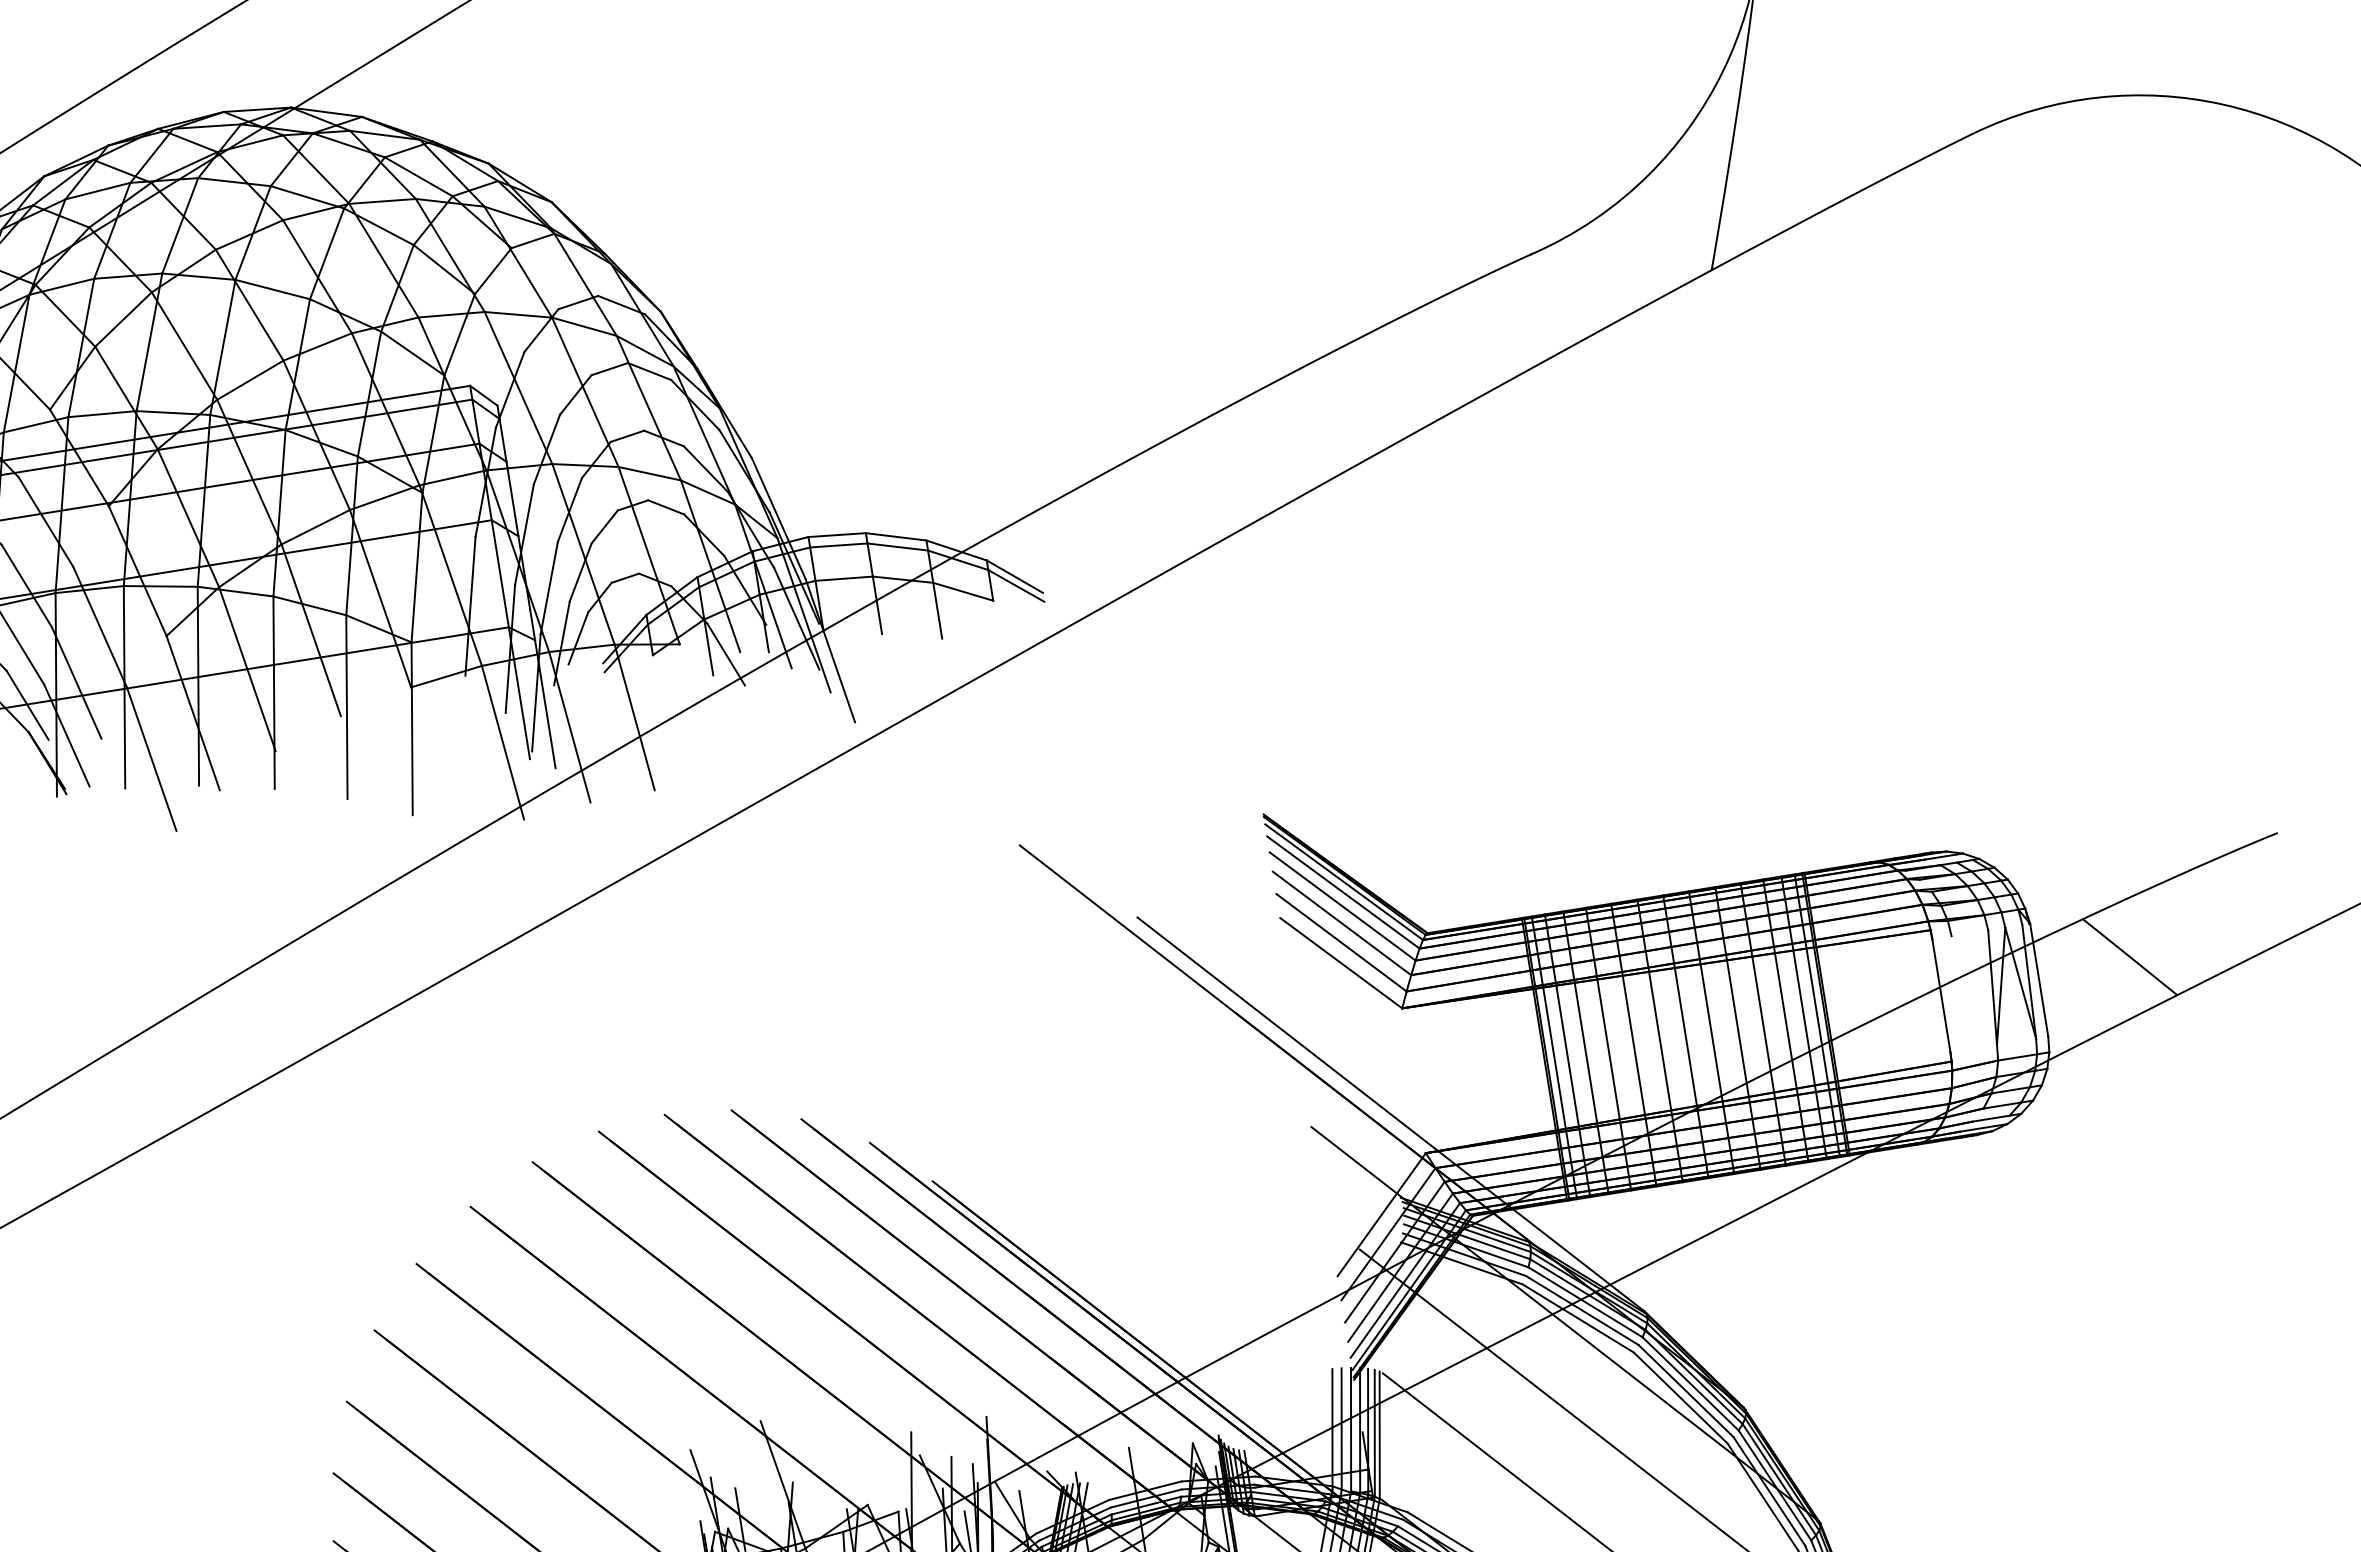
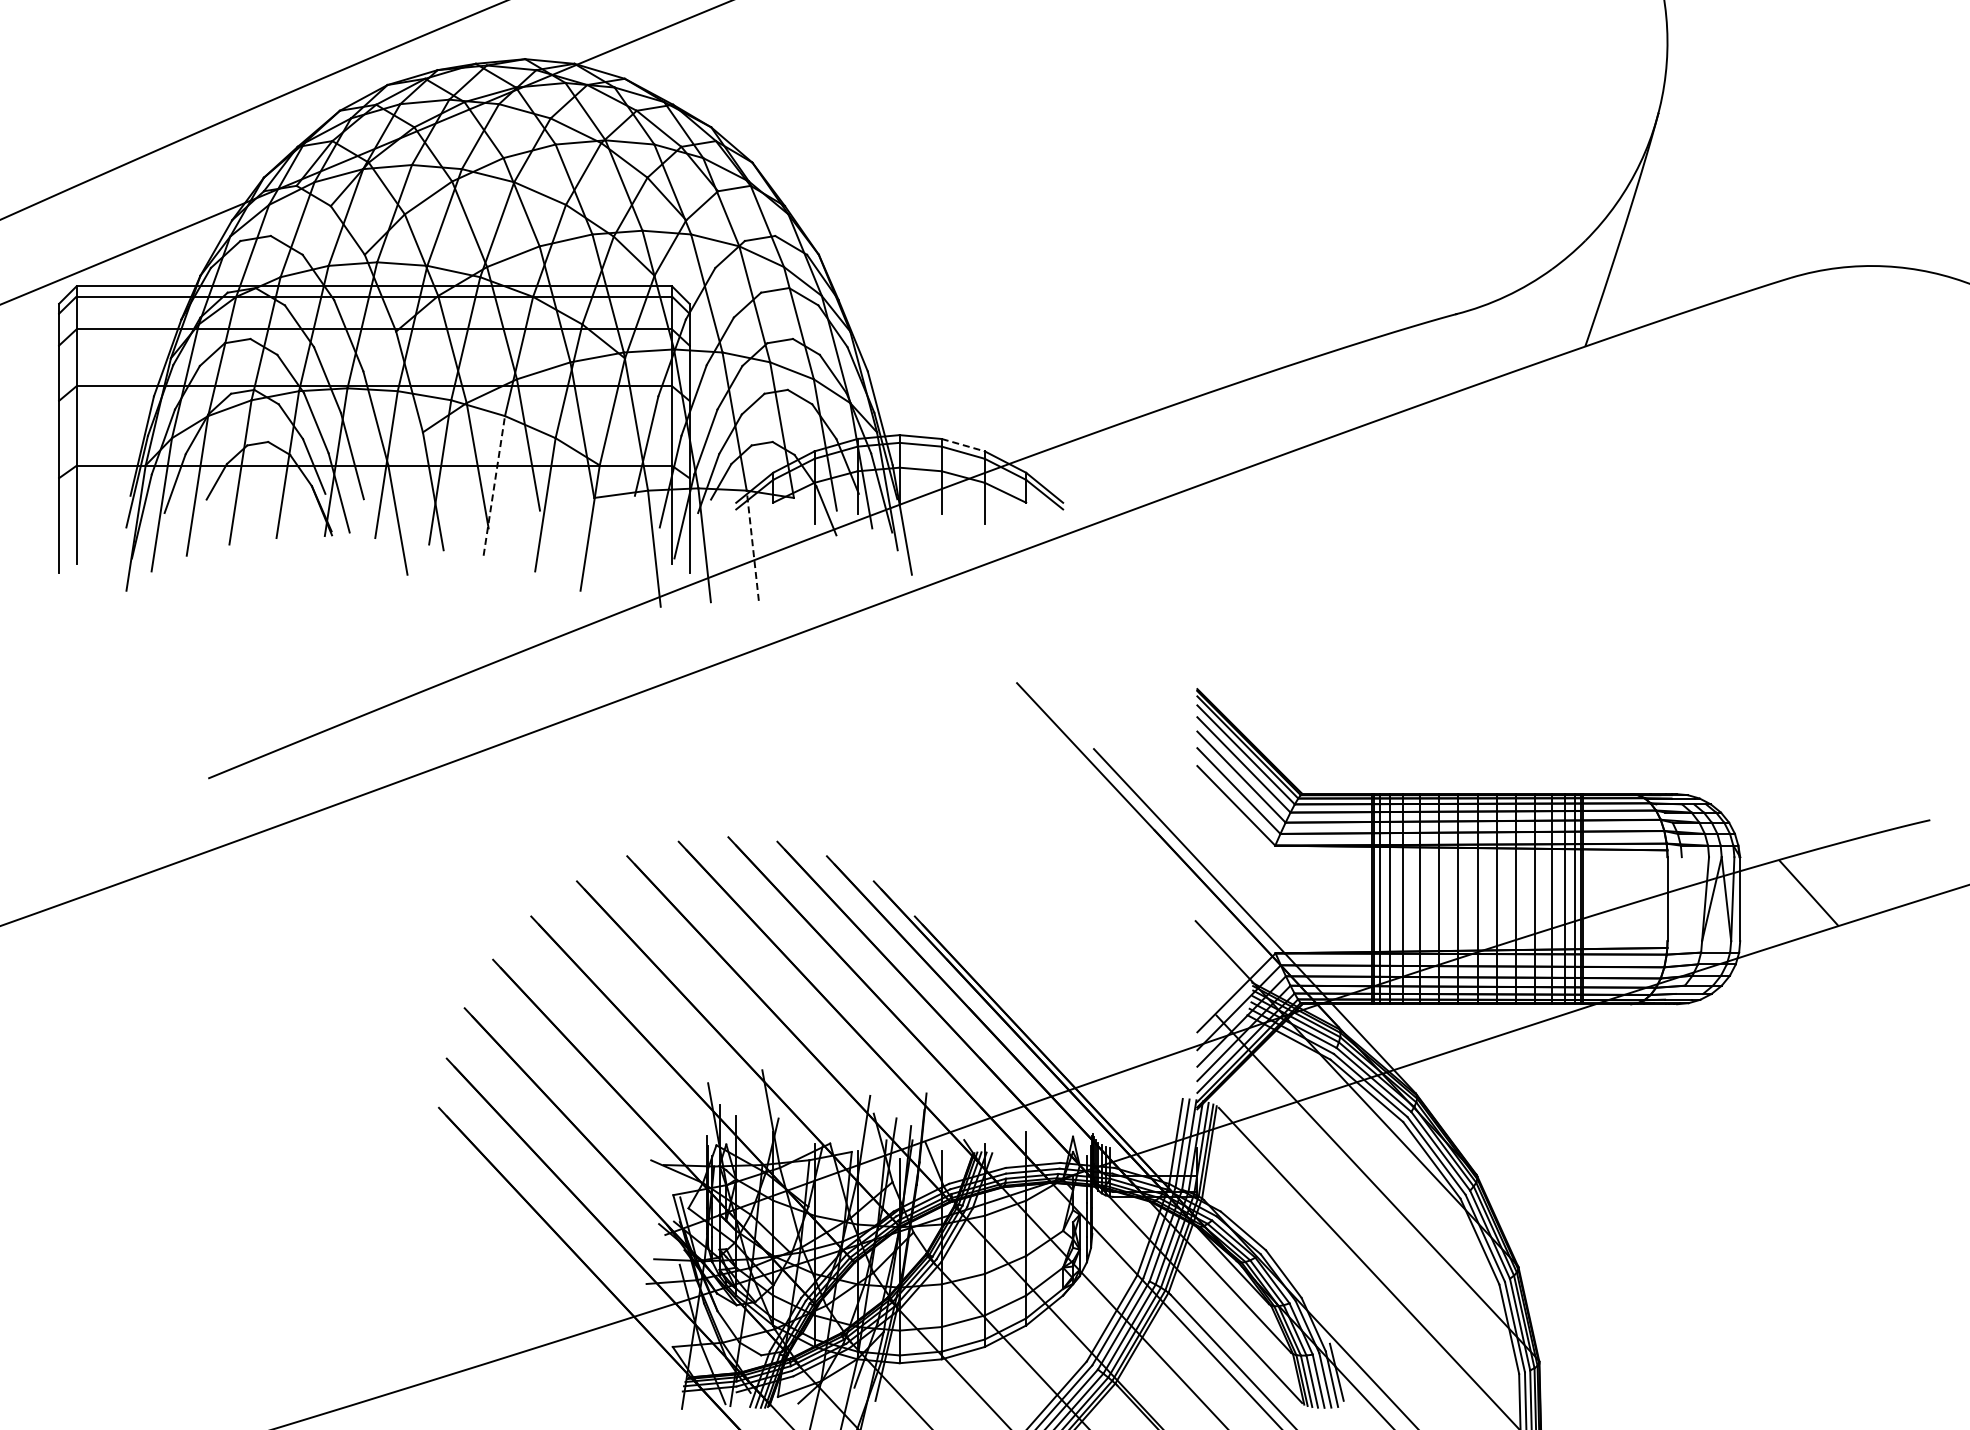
line: (896, 537) -> (963, 445), solid -> dashed
line: (274, 692) -> (494, 485), solid -> dashed
line: (634, 717) -> (752, 545), solid -> dashed

